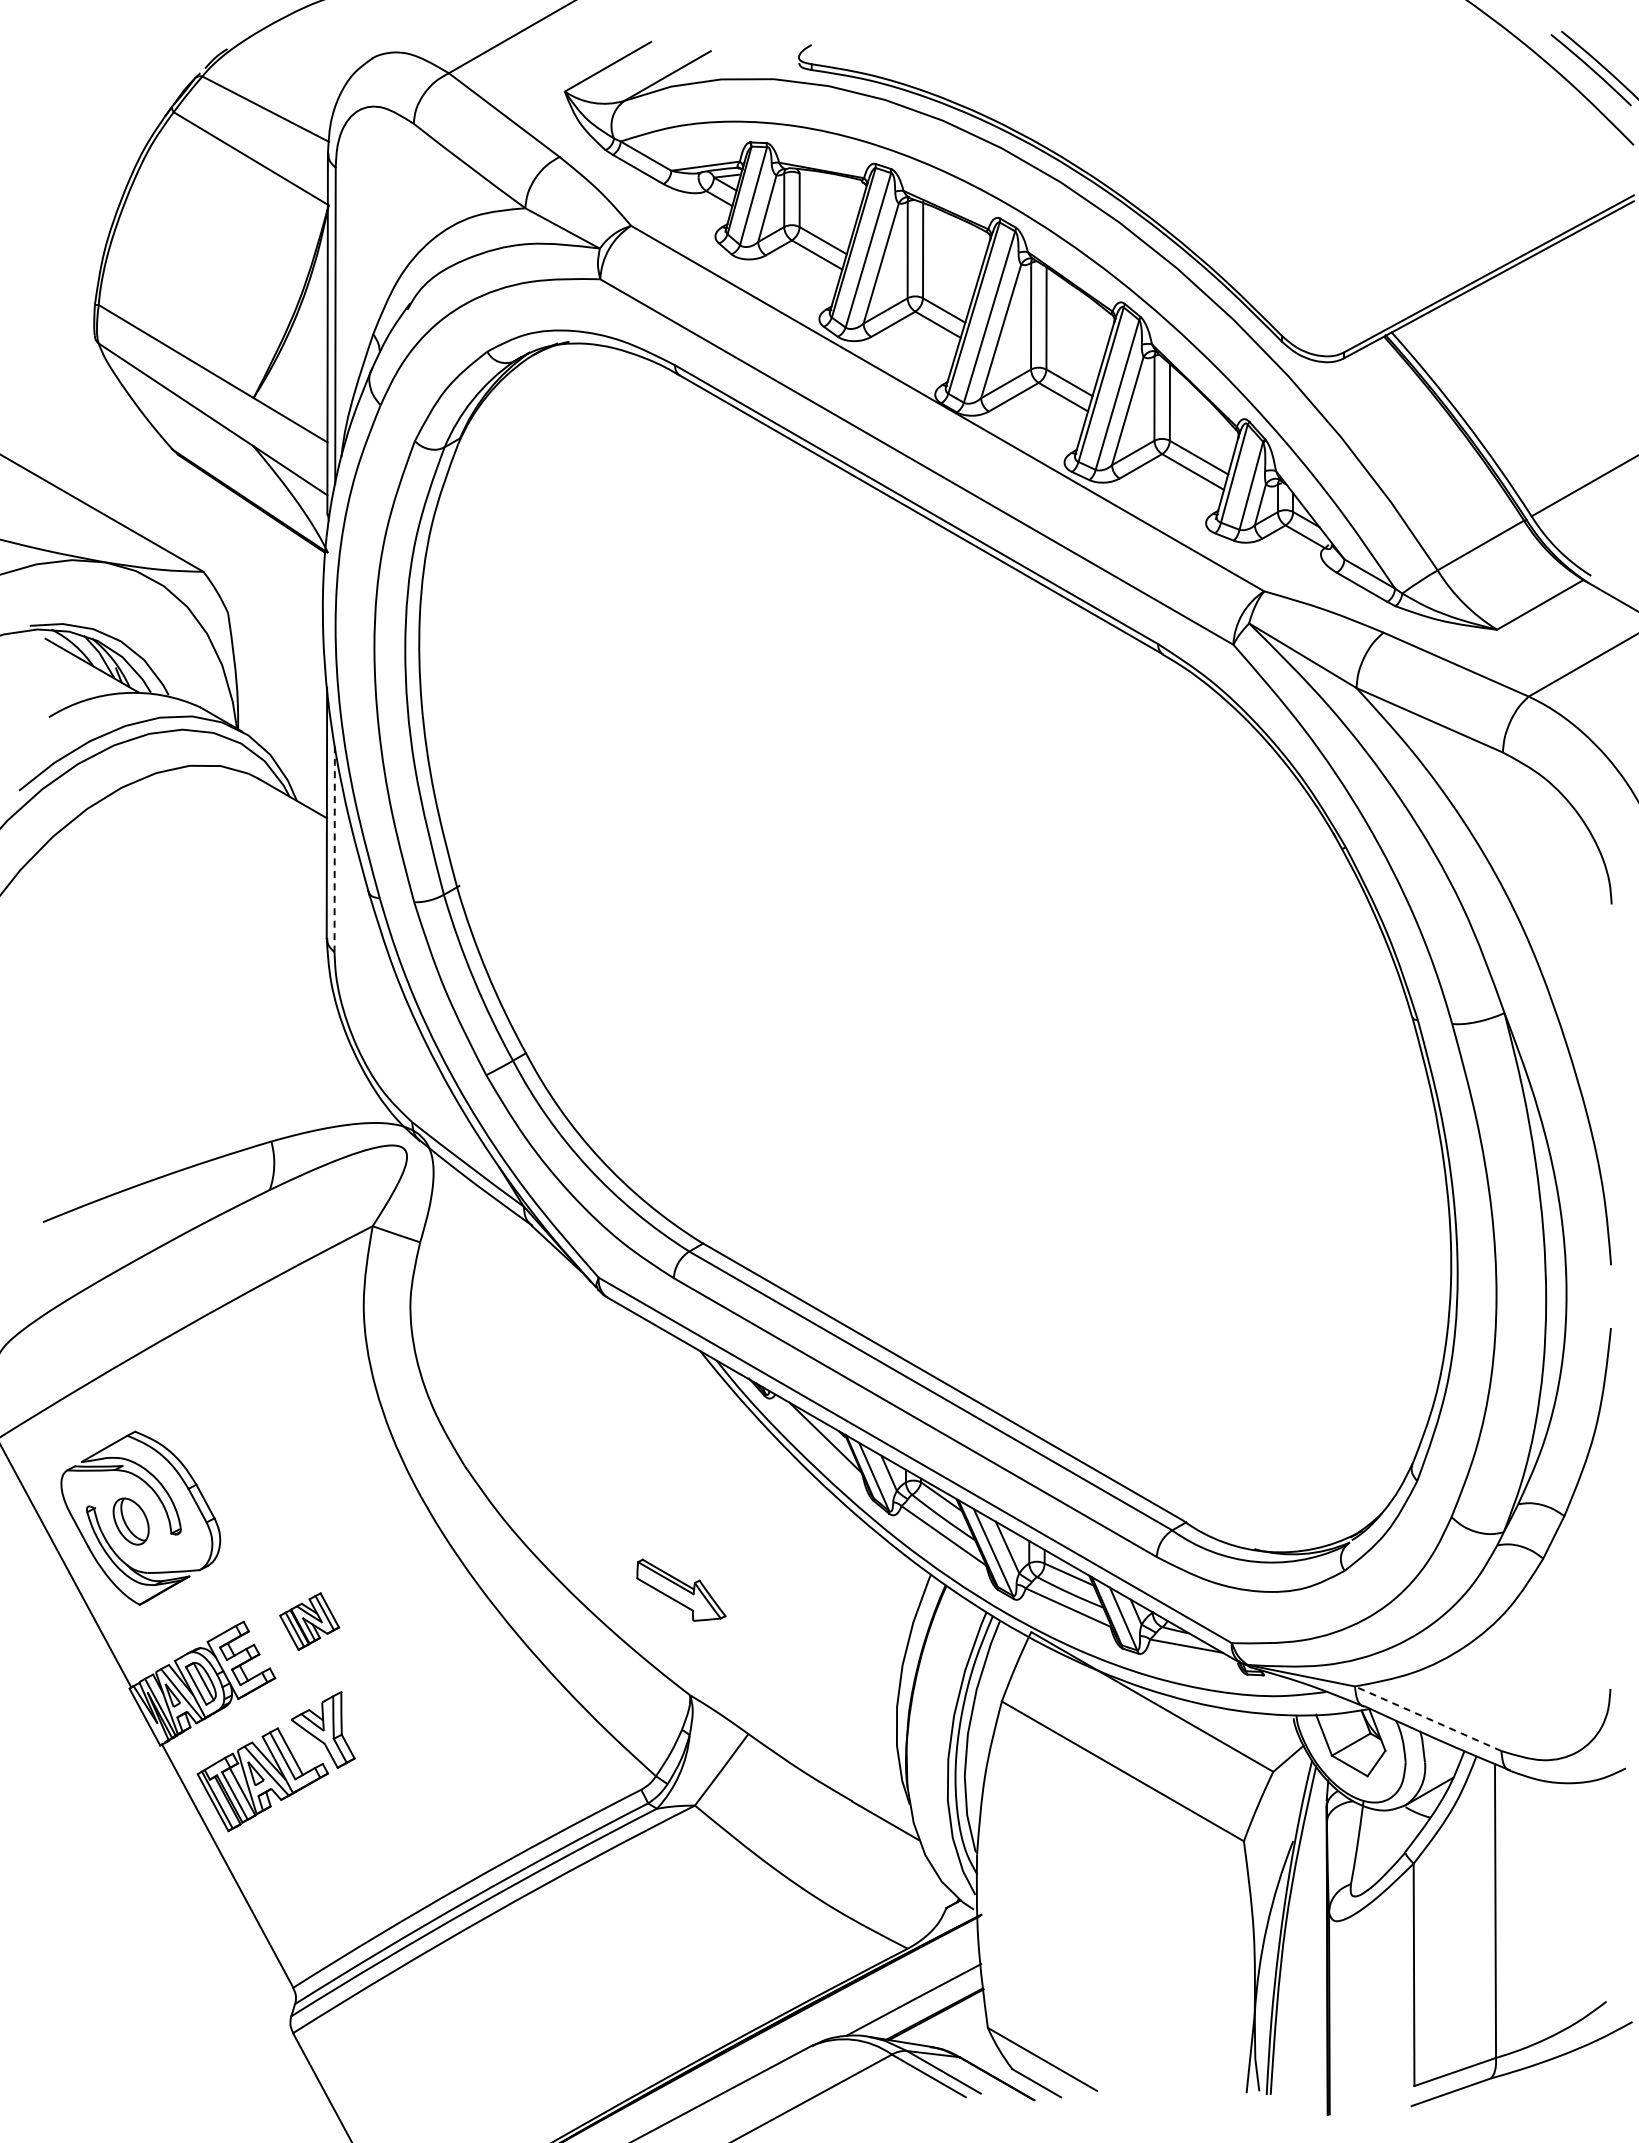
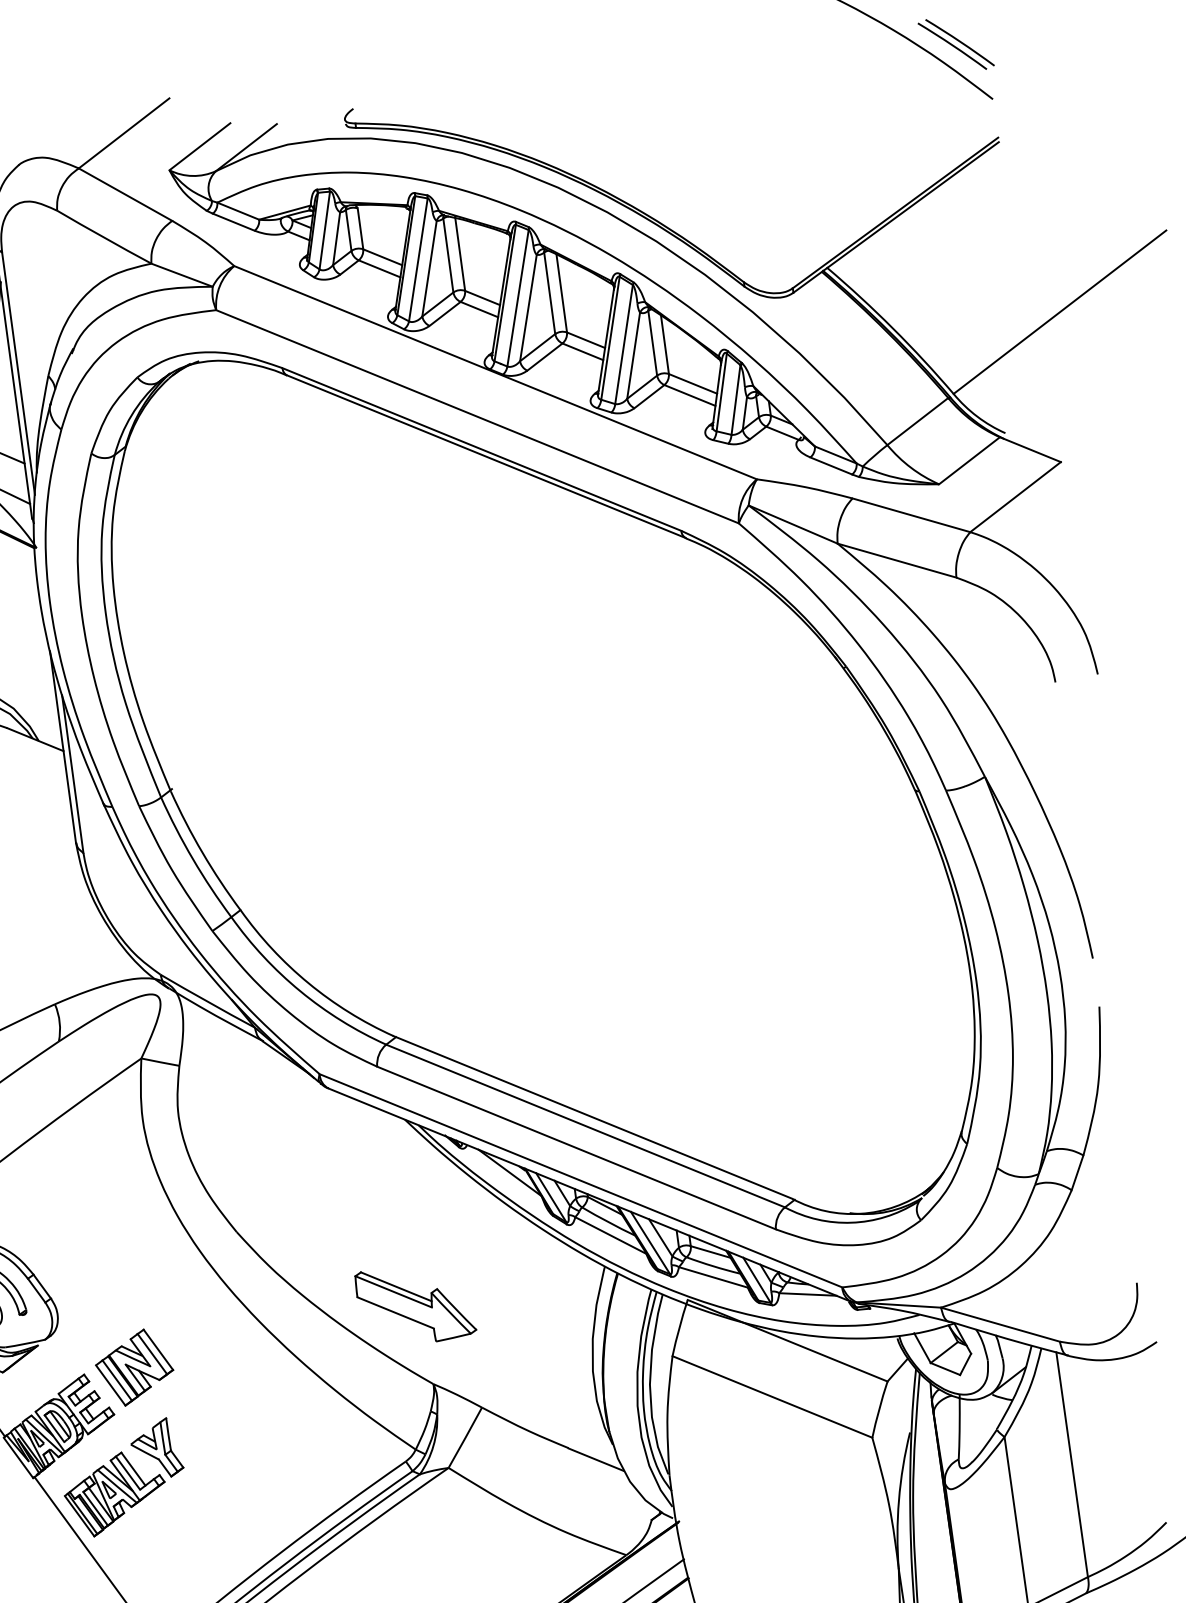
line: (334, 849) -> (72, 774), dashed -> solid
part: (681, 1590) -> (415, 1304), size x1.67
part: (309, 1621) -> (134, 1367), size x1.67
line: (1428, 1718) -> (1000, 1324), dashed -> solid

